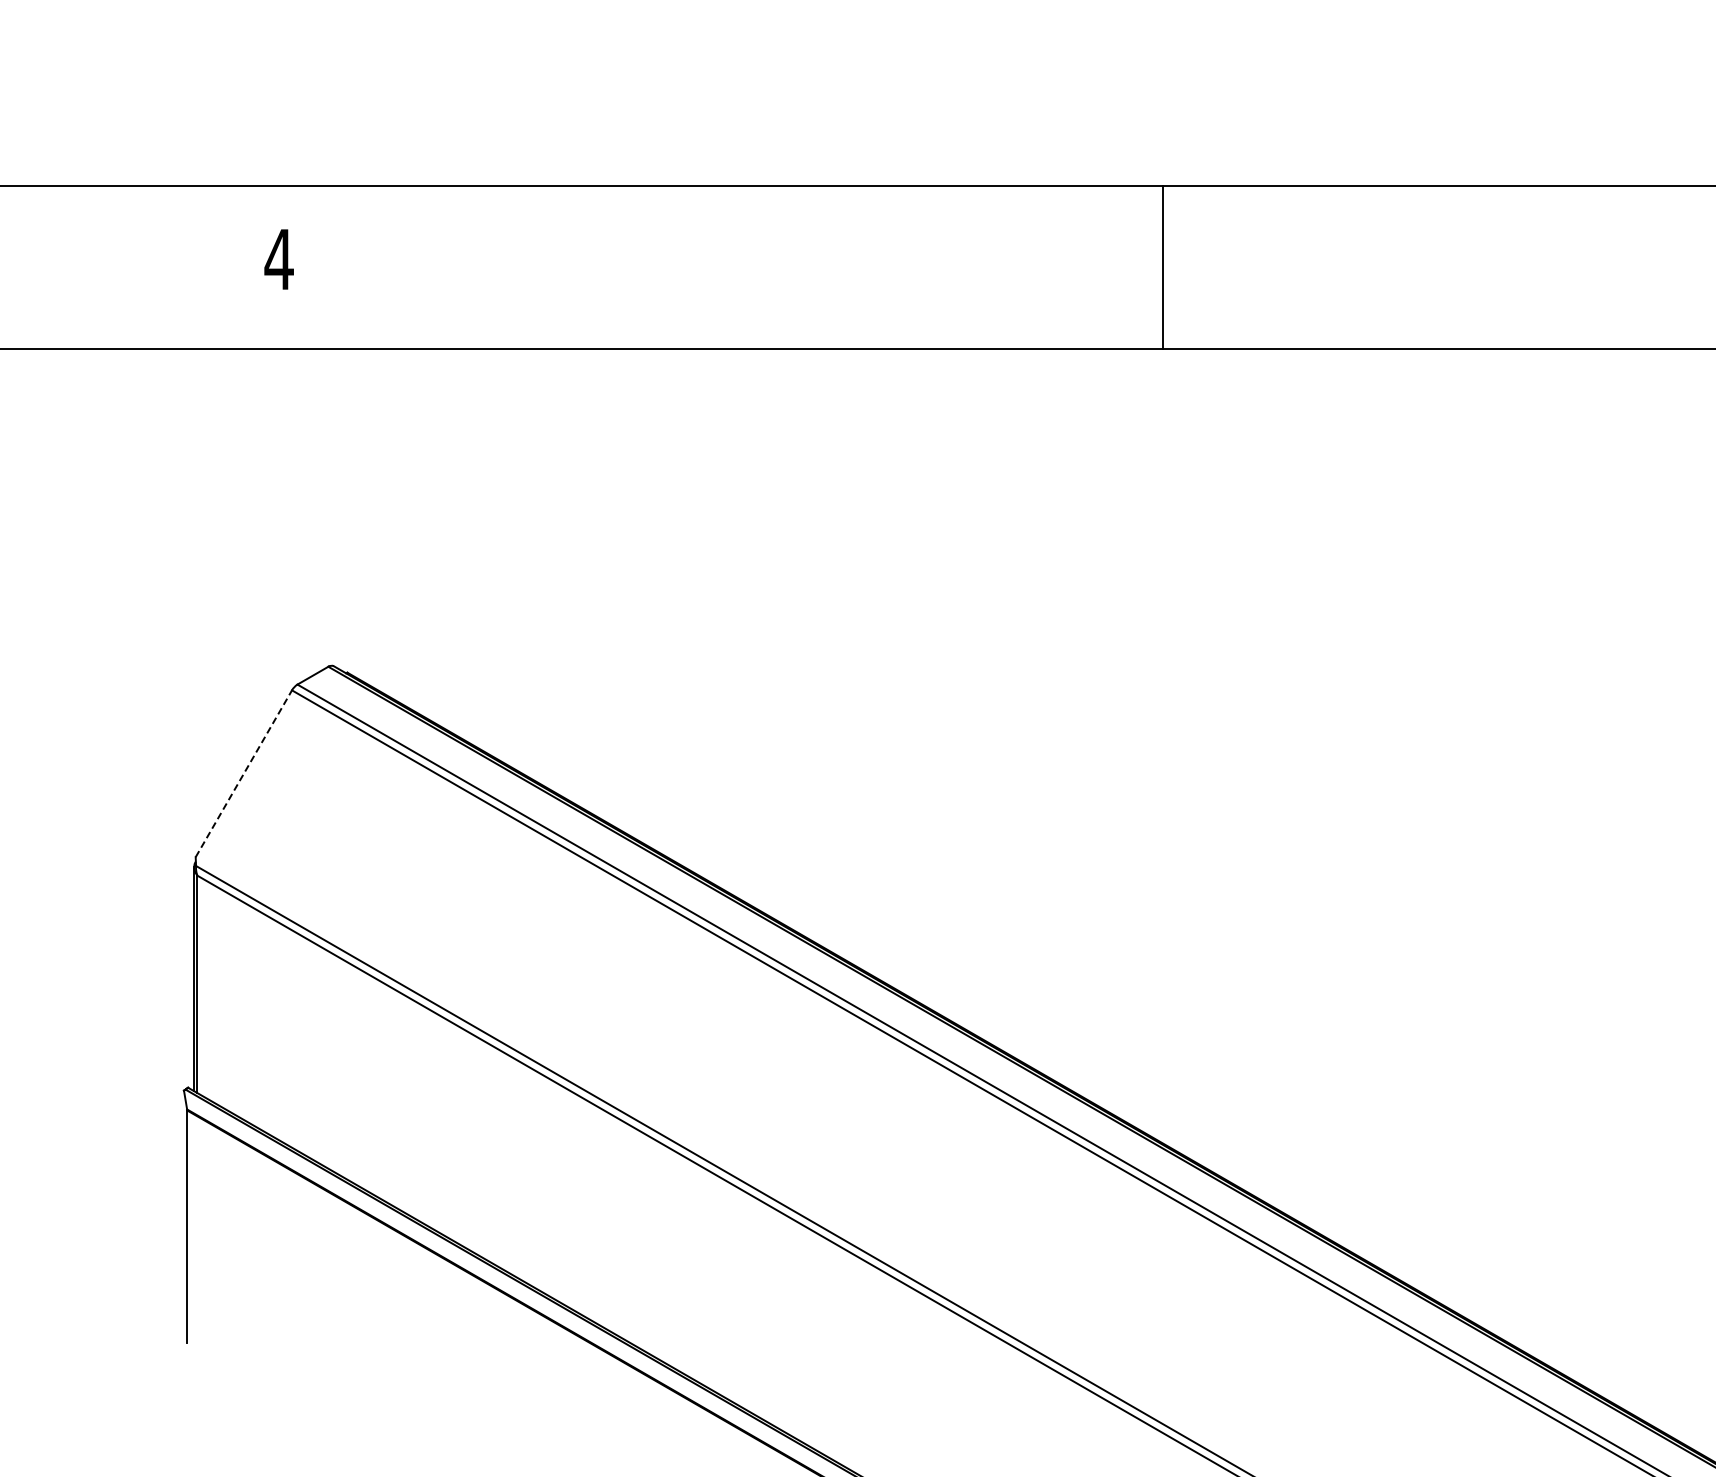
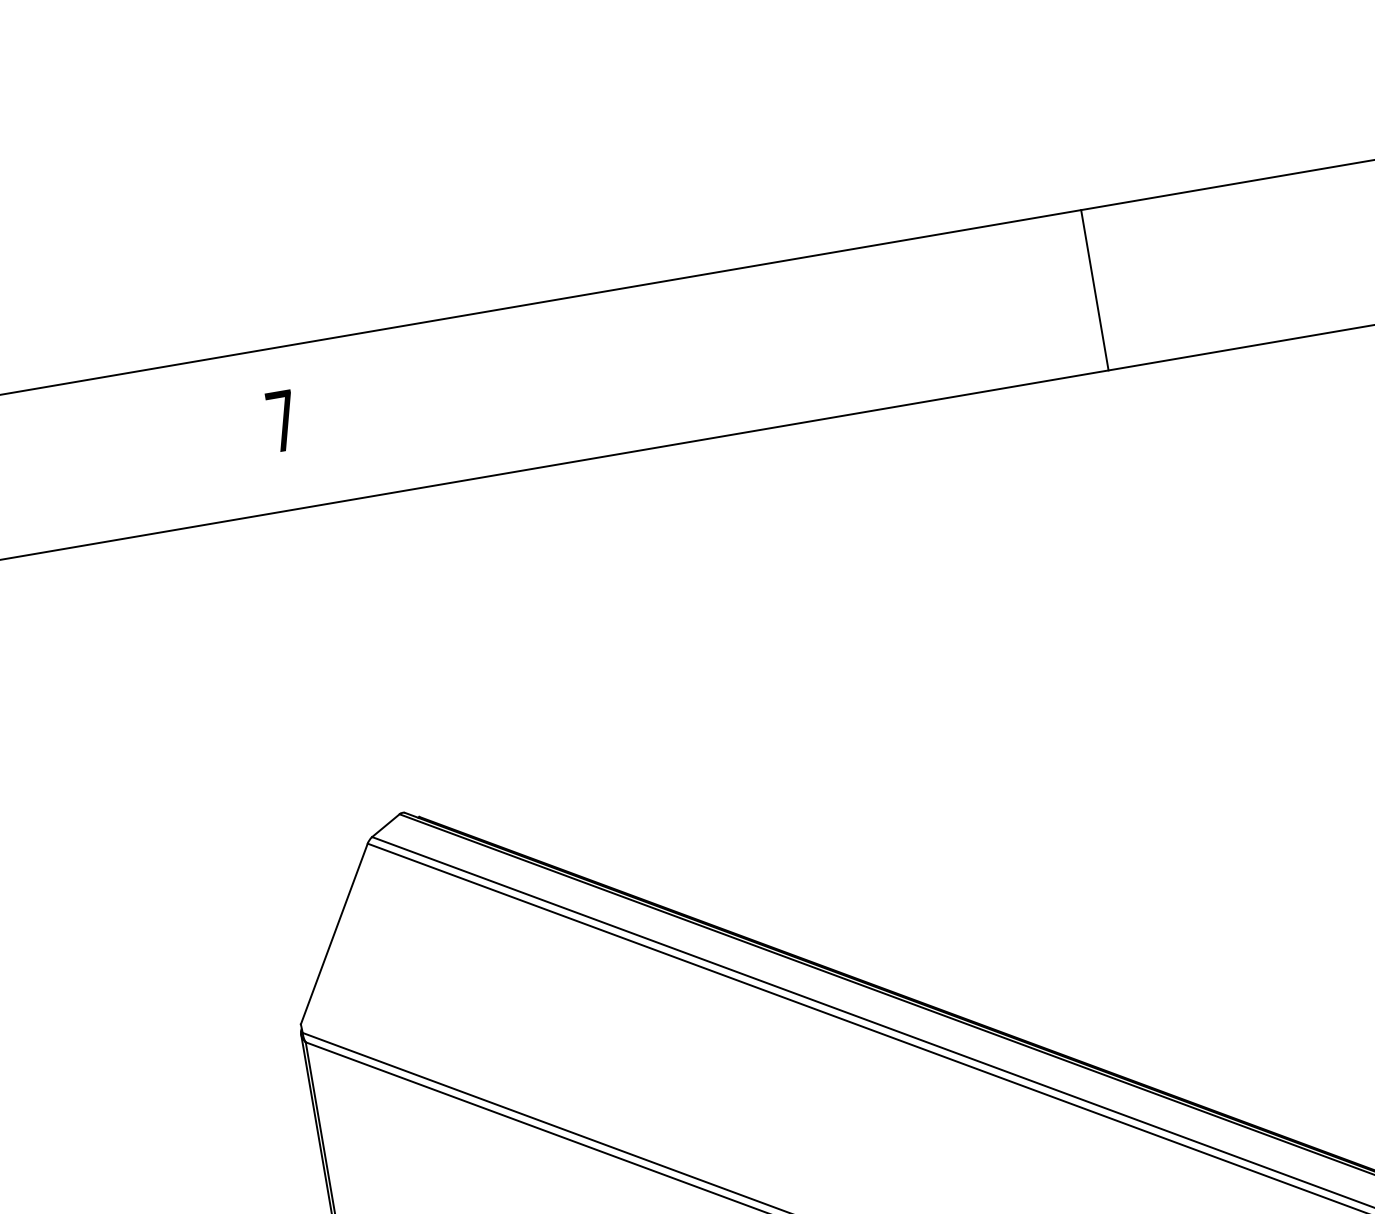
text: (278, 259) -> (281, 421), 4 -> 7
line: (1163, 267) -> (1095, 290), moved
line: (244, 773) -> (334, 933), dashed -> solid

